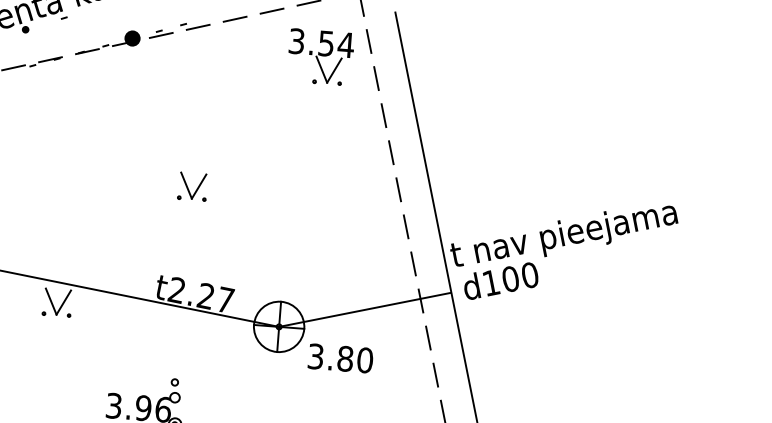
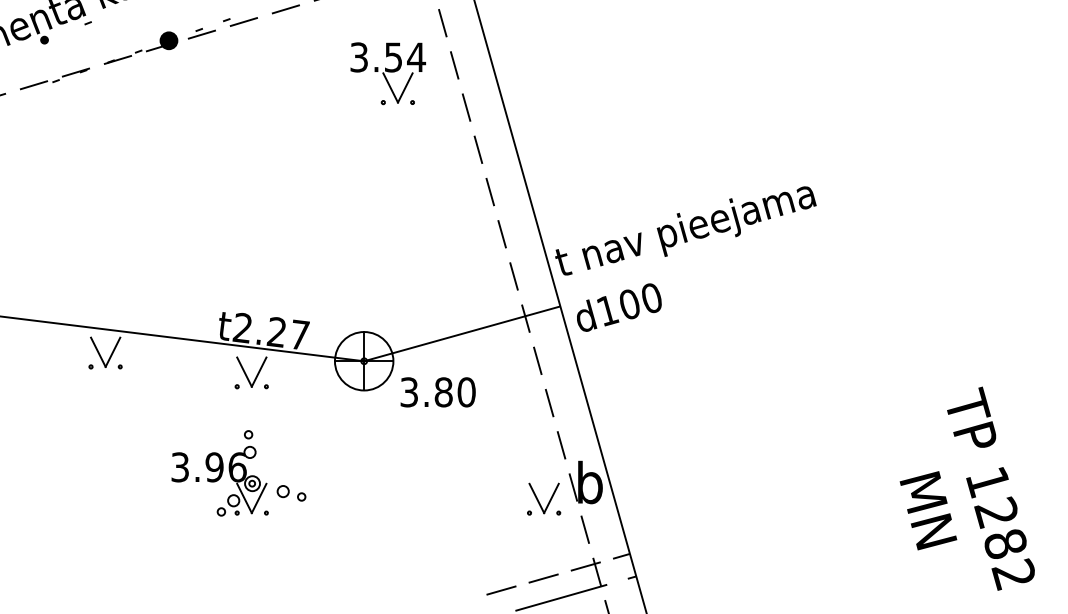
part: (320, 57) -> (387, 73), moved
part: (192, 186) -> (251, 372), moved
text: (501, 281) -> (619, 307), moved

